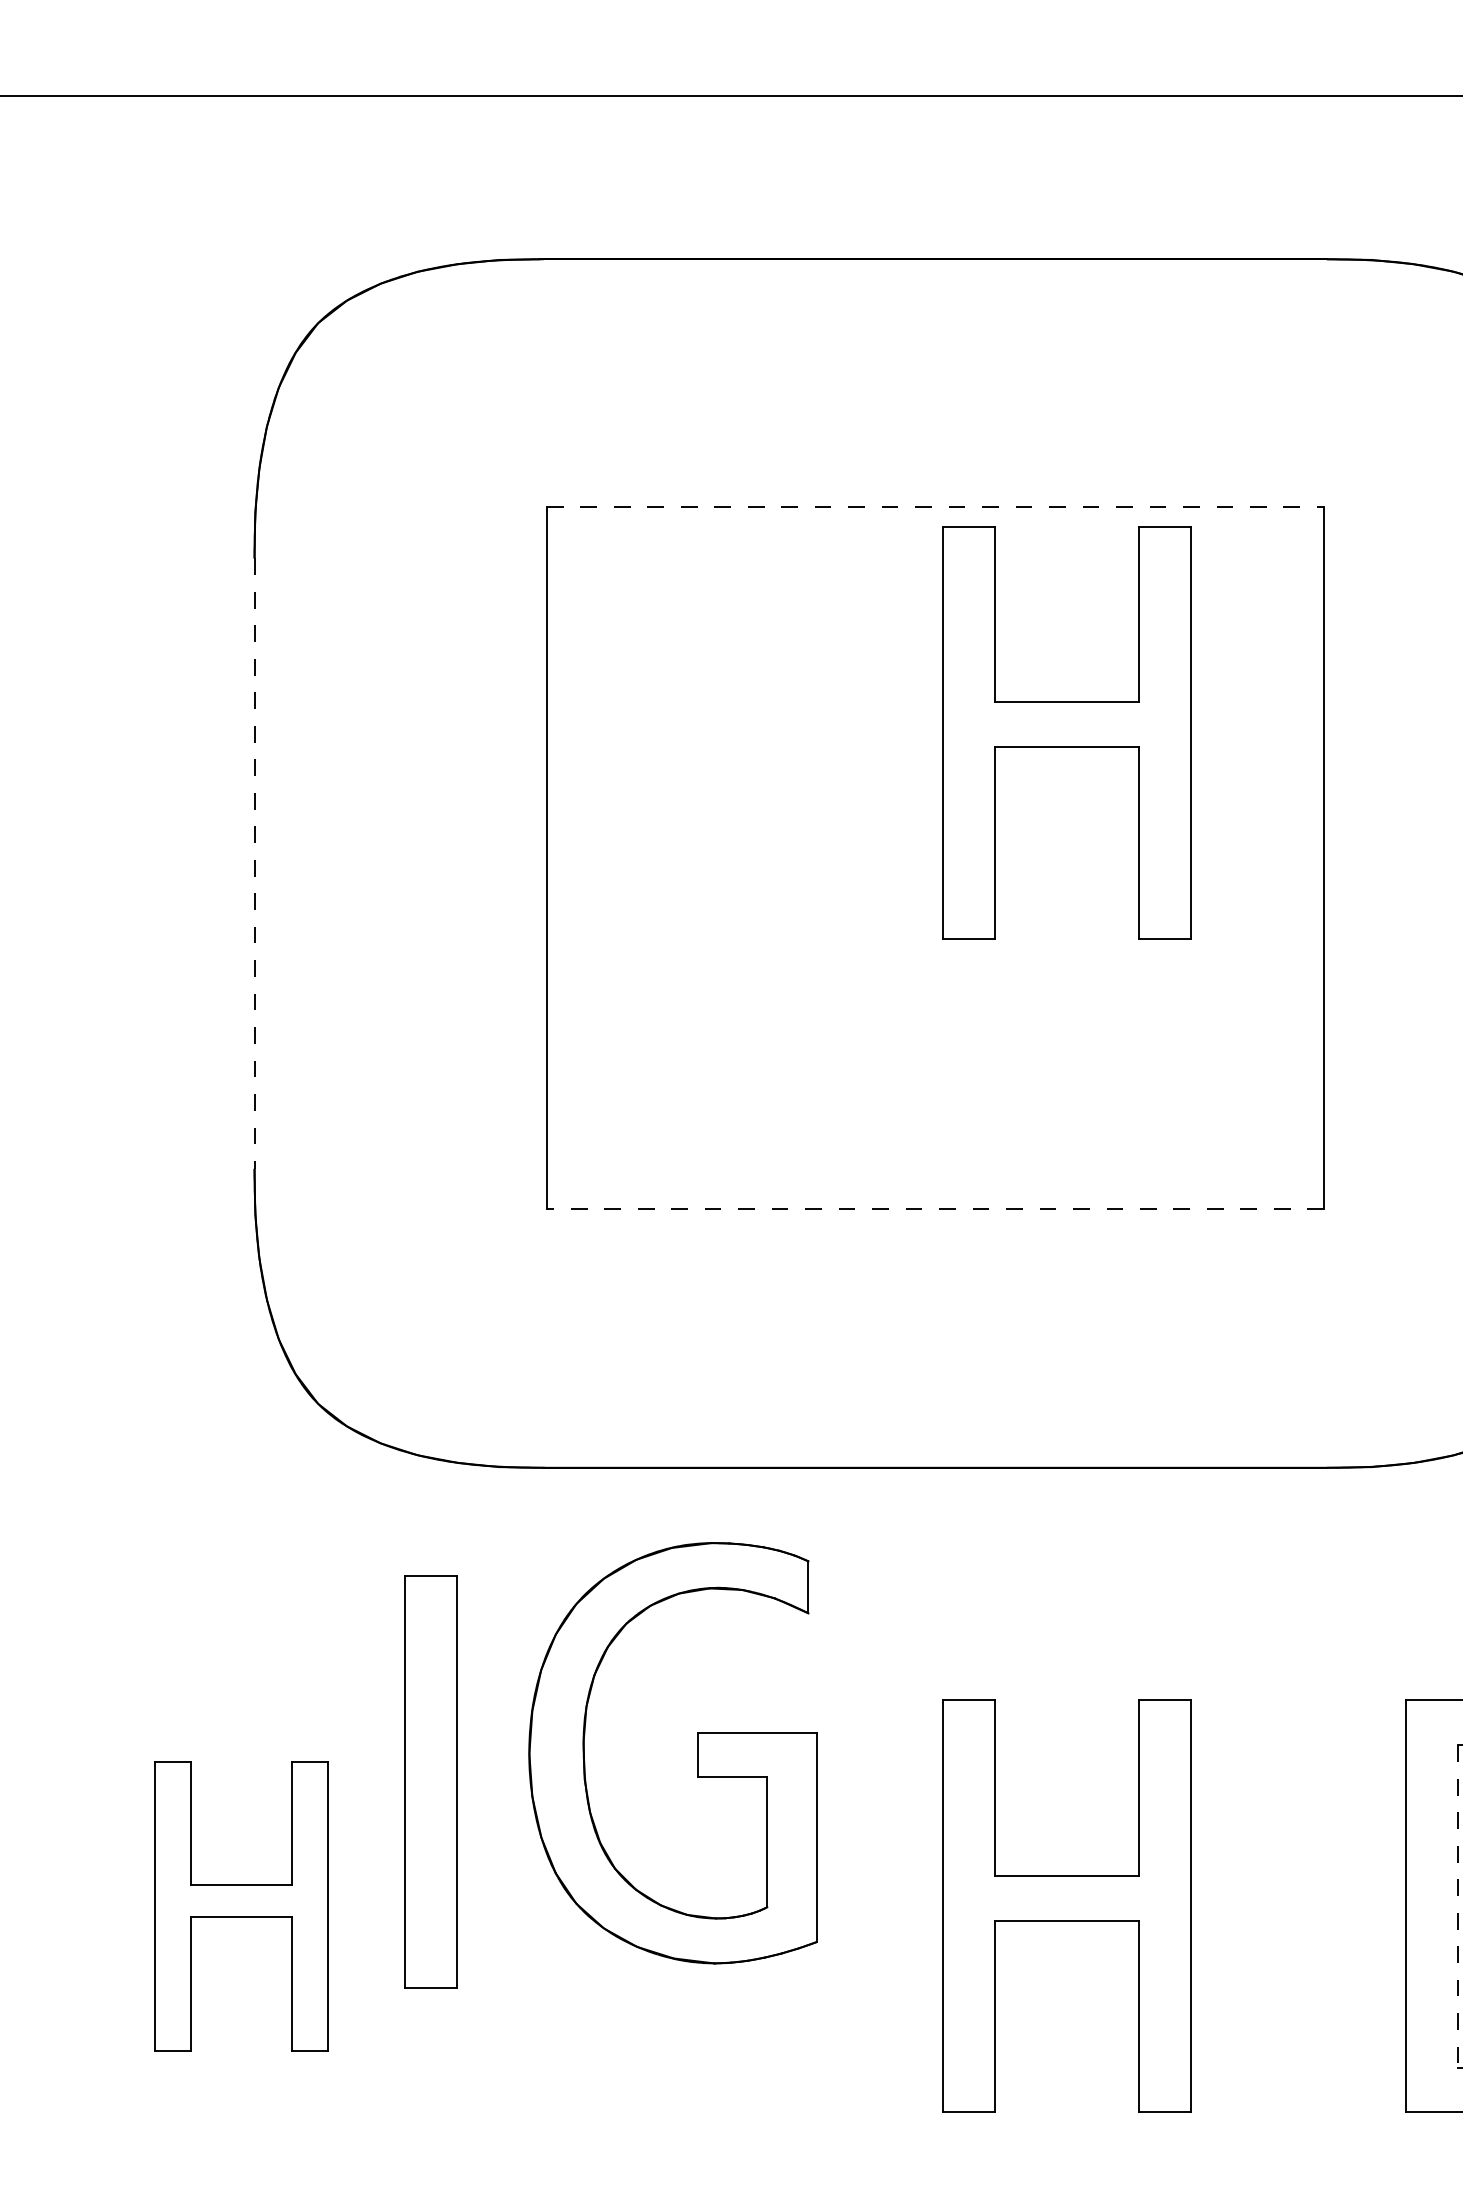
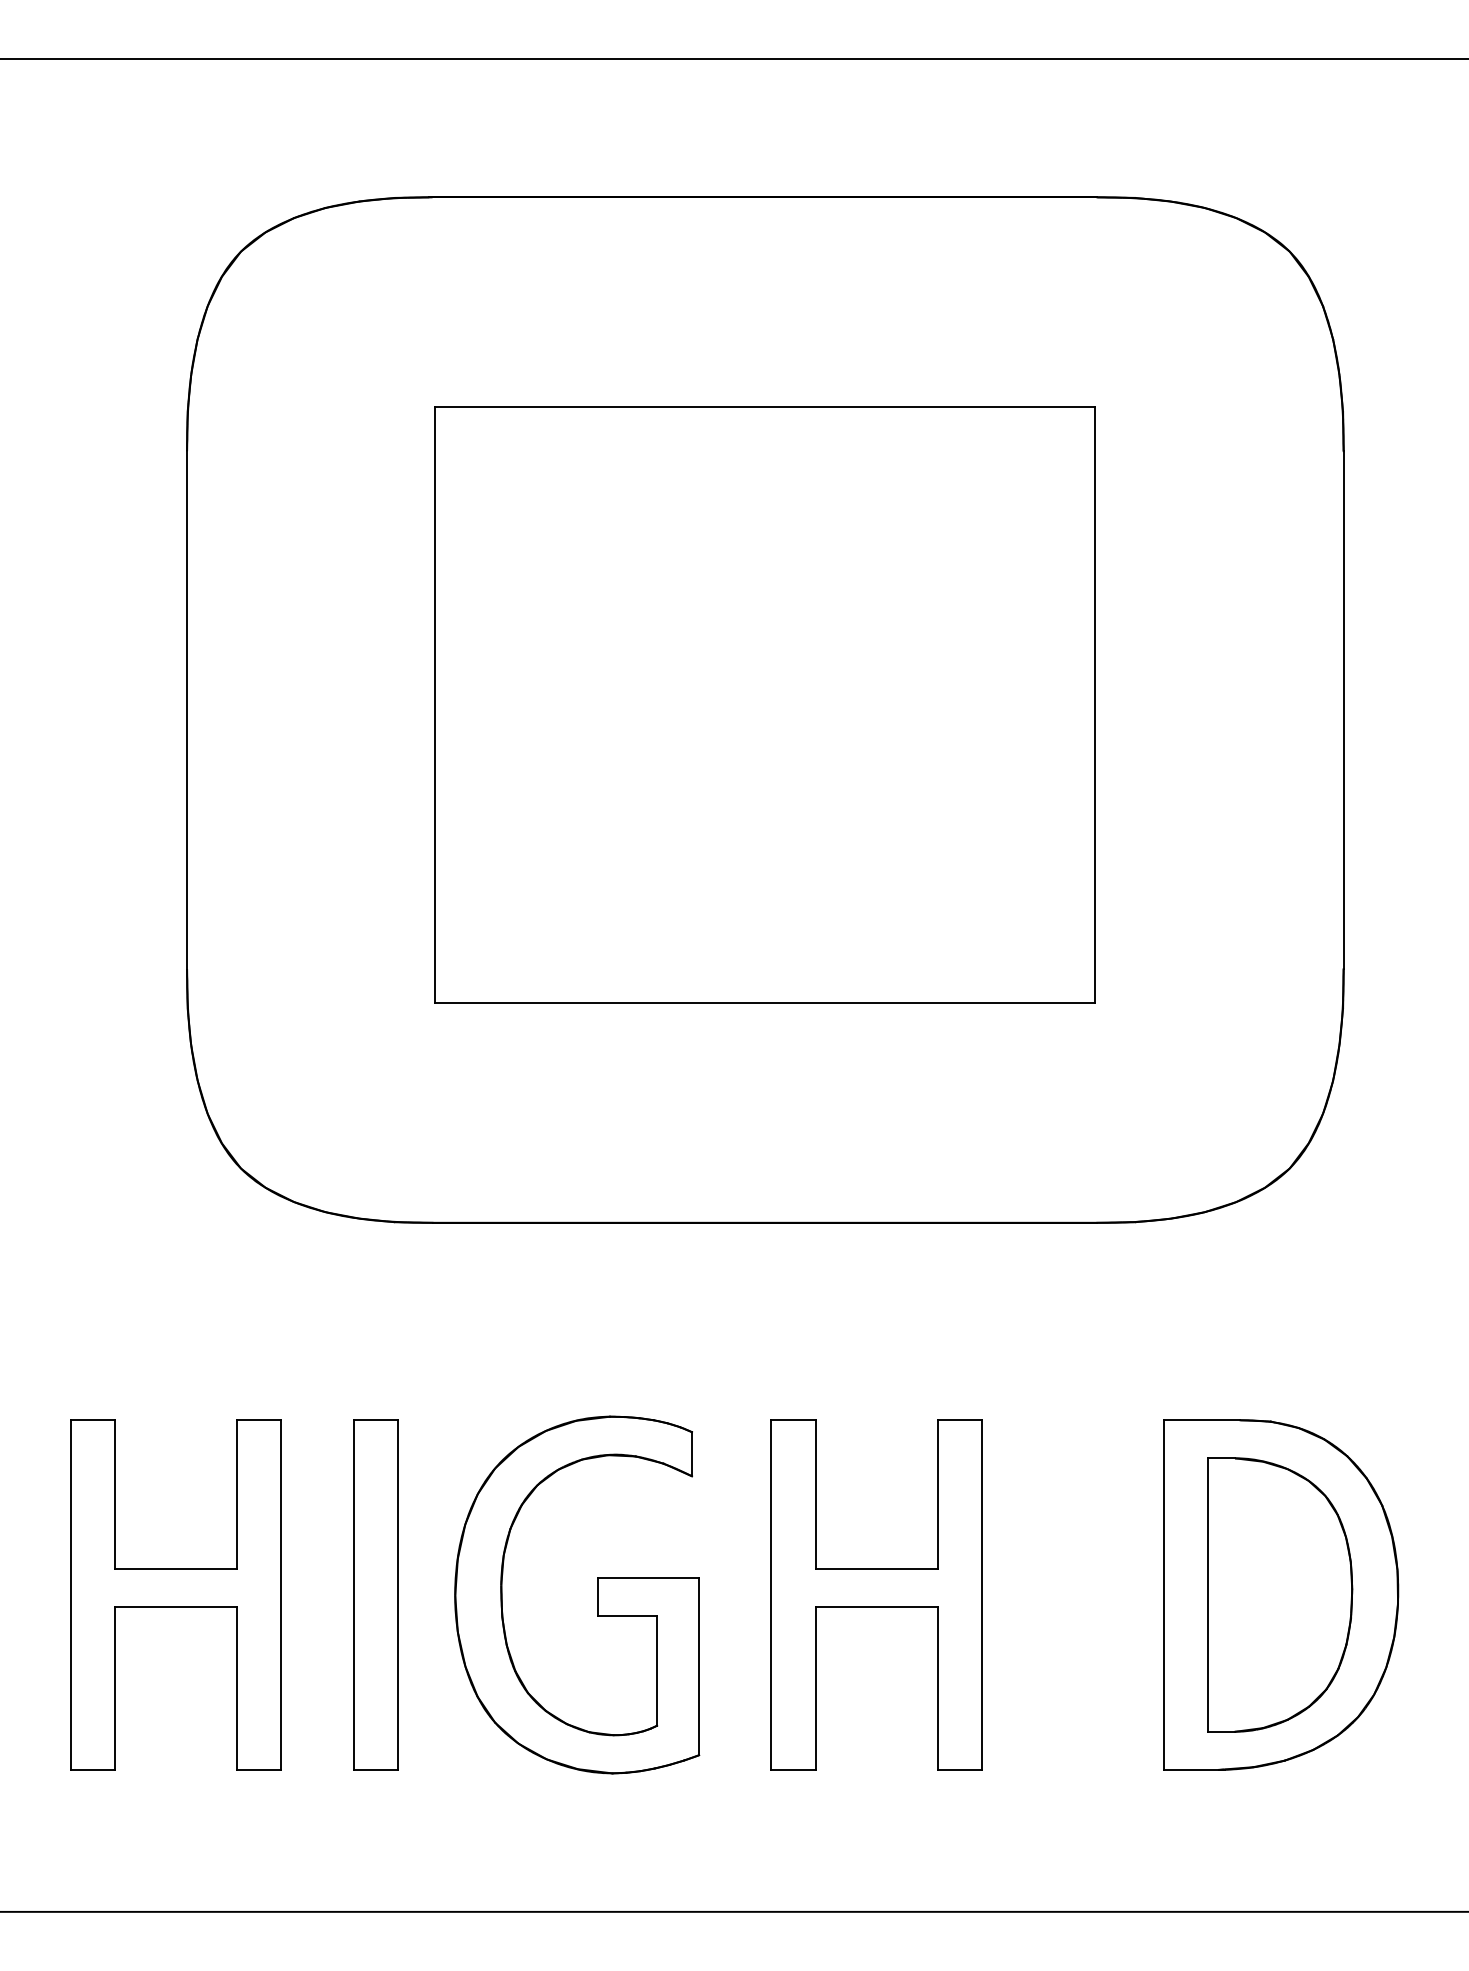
line: (935, 506) -> (764, 407), dashed -> solid
part: (1067, 732) -> (876, 598), removed
line: (255, 864) -> (187, 710), dashed -> solid
line: (935, 1209) -> (764, 1003), dashed -> solid
part: (697, 1752) -> (597, 1594), moved
part: (430, 1780) -> (375, 1594), moved
part: (240, 1905) -> (175, 1594), size x1.43
line: (1458, 1906) -> (1208, 1595), dashed -> solid

